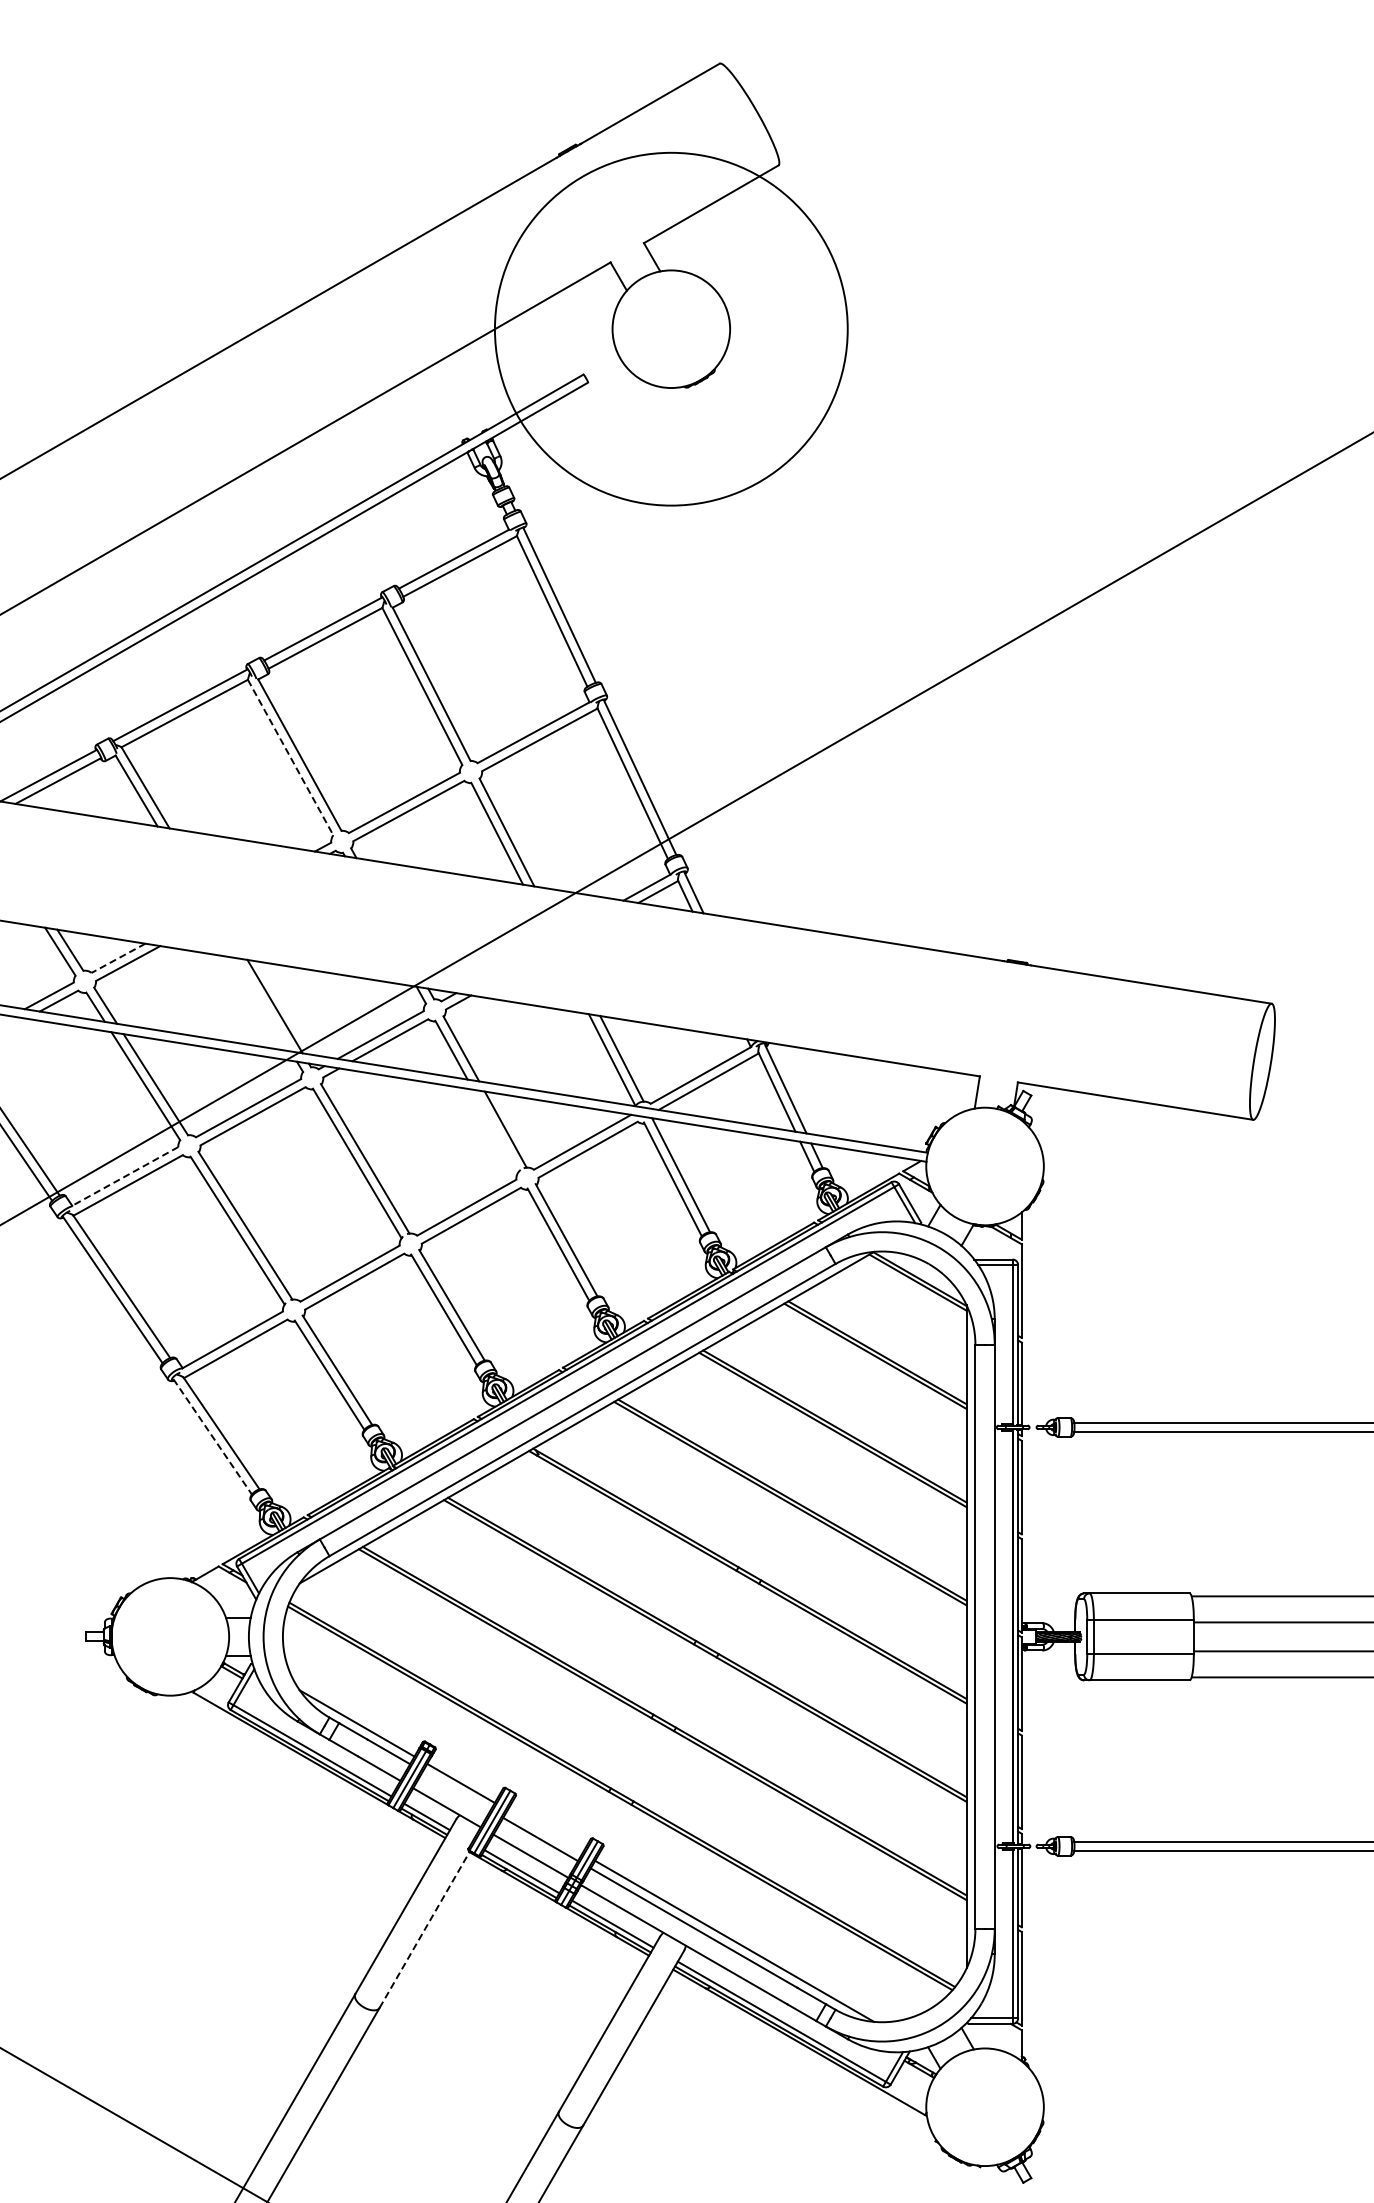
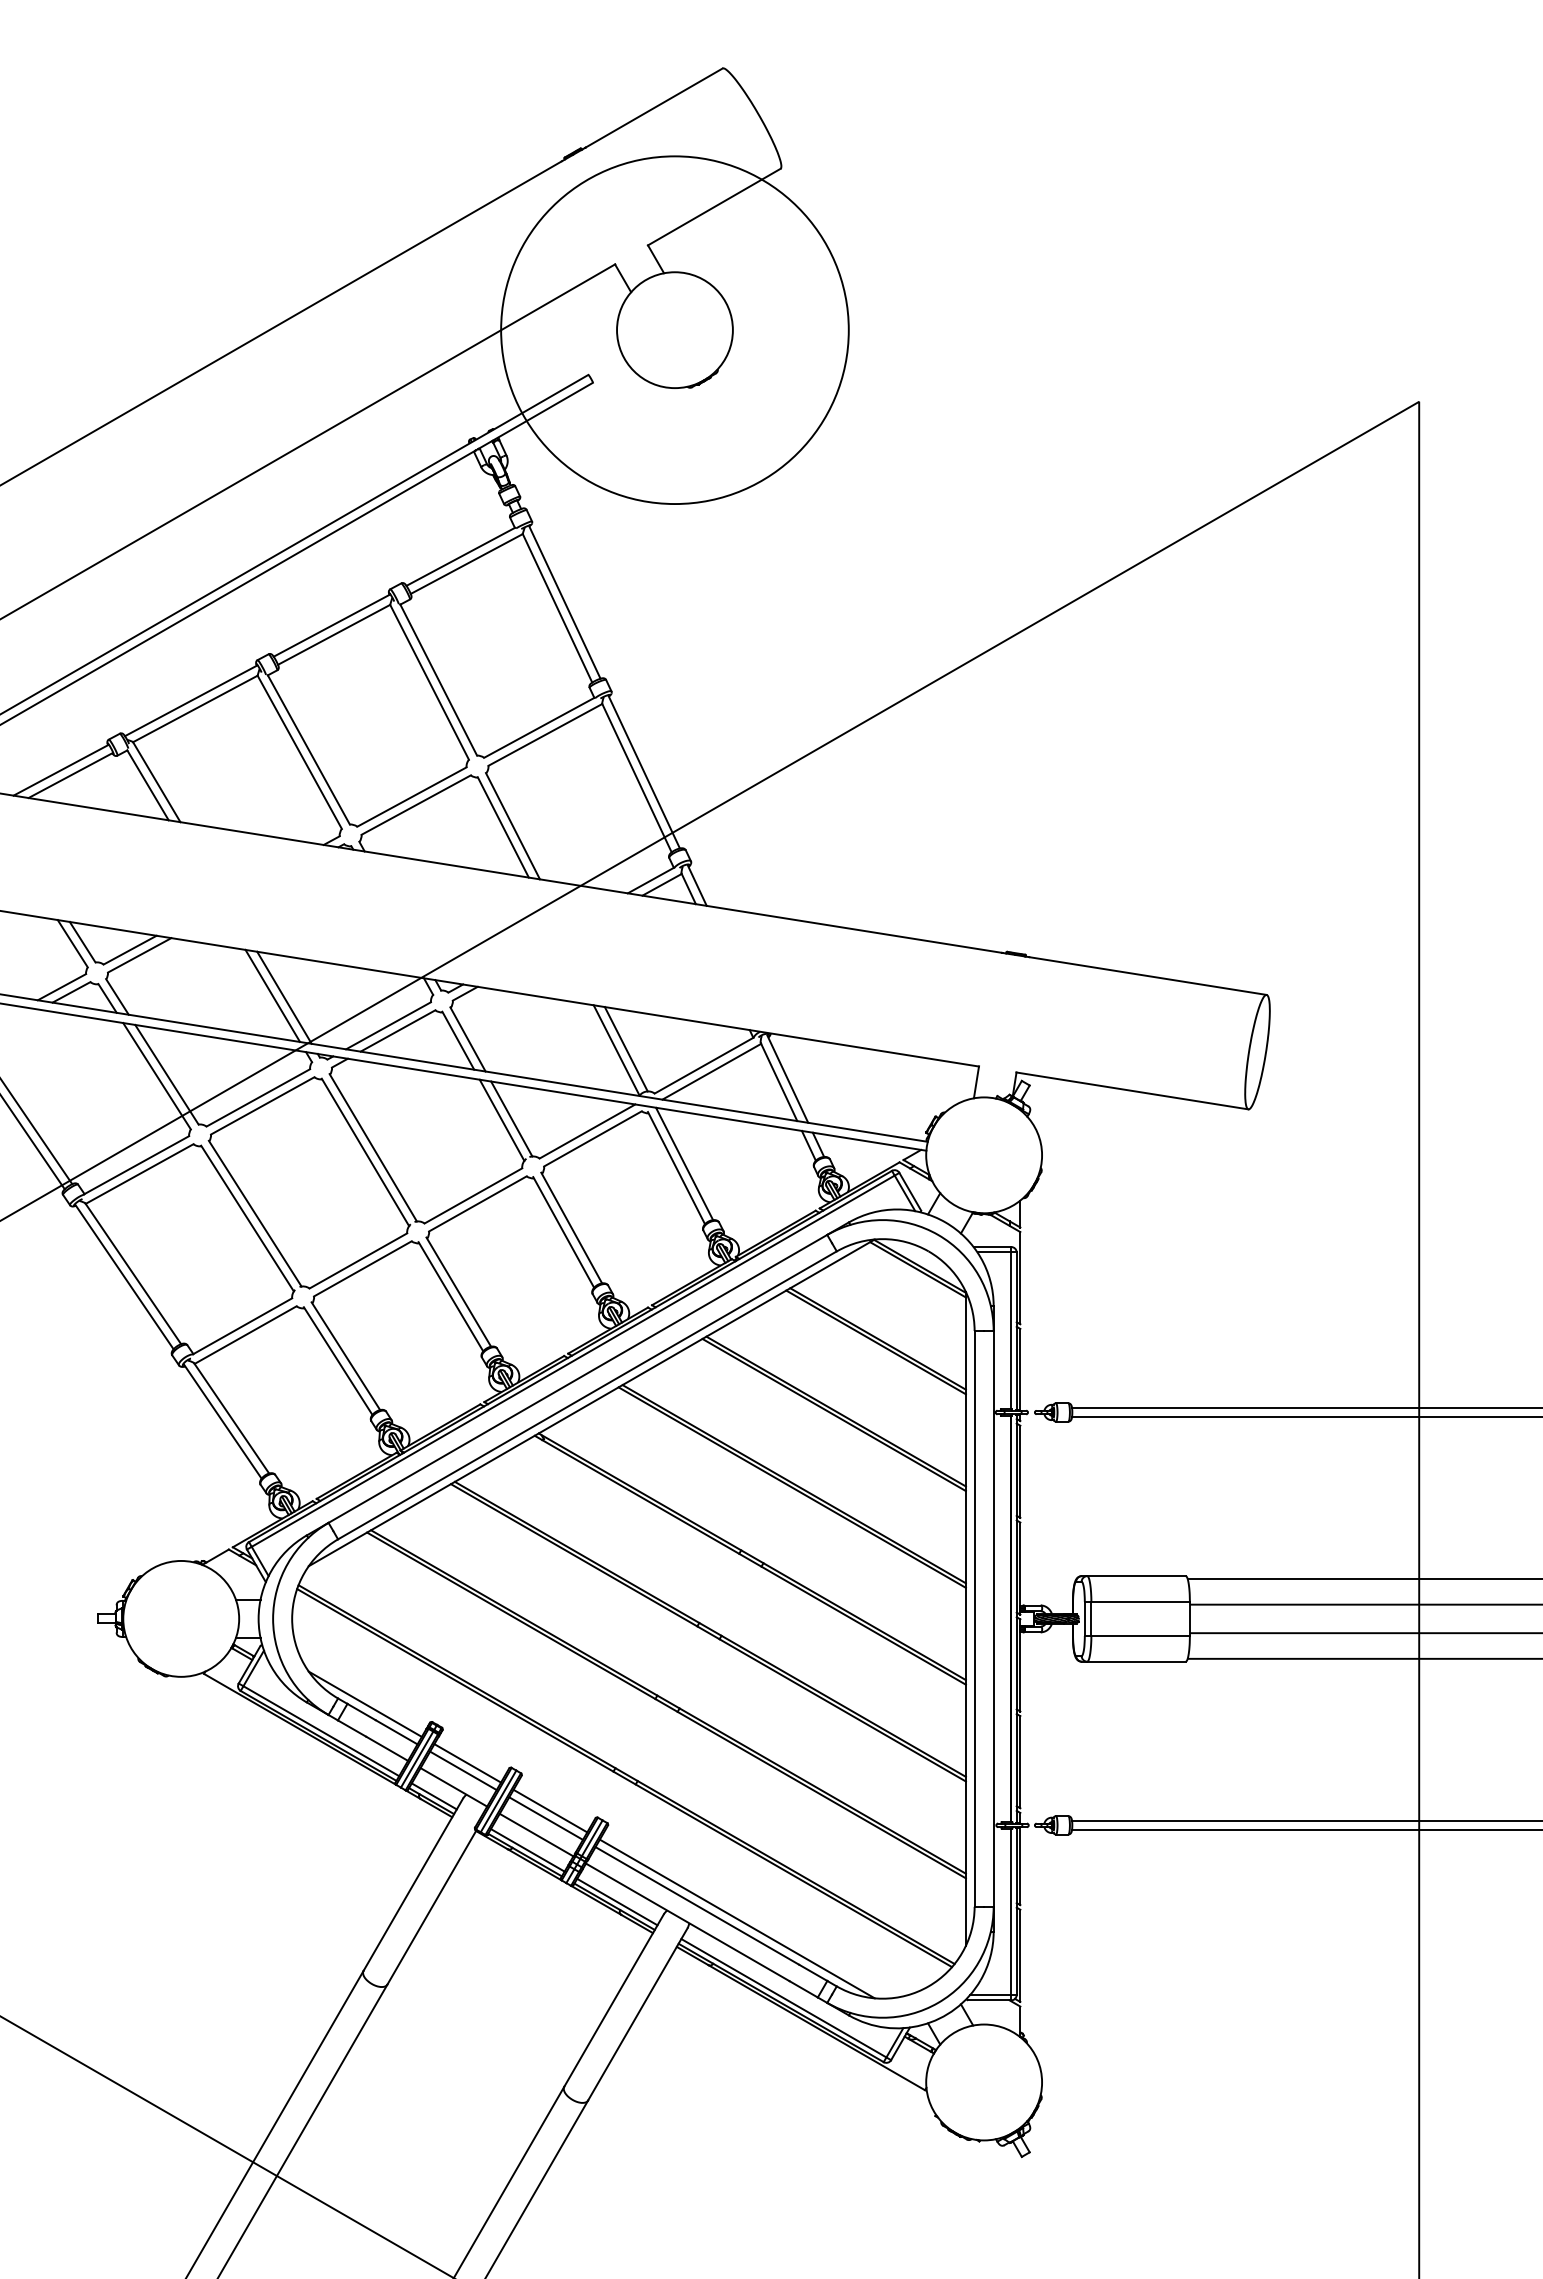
line: (291, 757) -> (300, 752), dashed -> solid
line: (117, 958) -> (129, 950), dashed -> solid
line: (262, 1004) -> (272, 995), added
line: (495, 1130) -> (501, 1119), added
line: (124, 1176) -> (136, 1165), dashed -> solid
line: (212, 1436) -> (222, 1421), dashed -> solid
line: (456, 1790) -> (463, 1770), added
line: (545, 1831) -> (550, 1810), added
line: (424, 1929) -> (431, 1907), dashed -> solid

